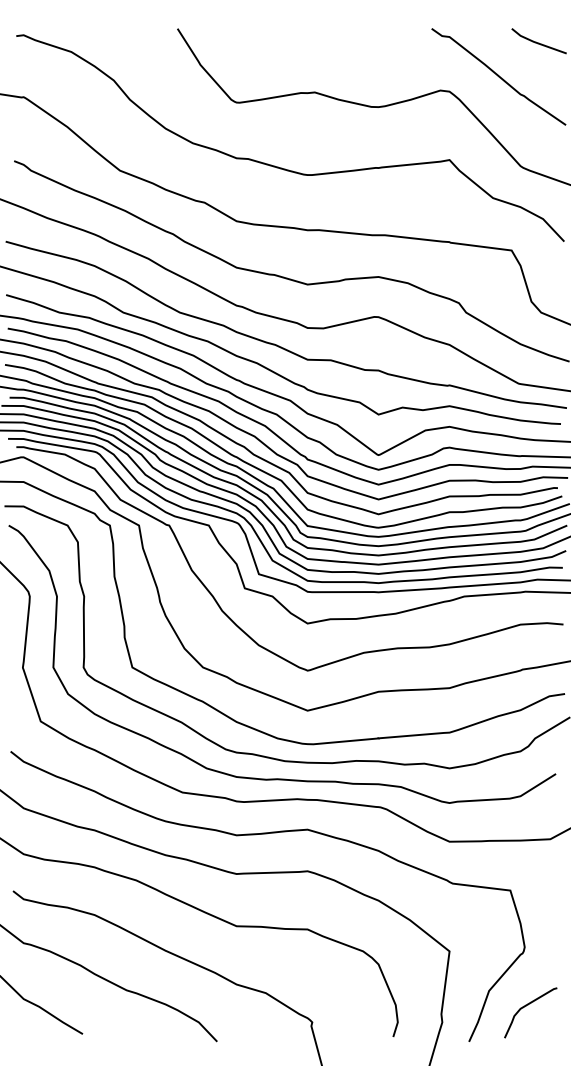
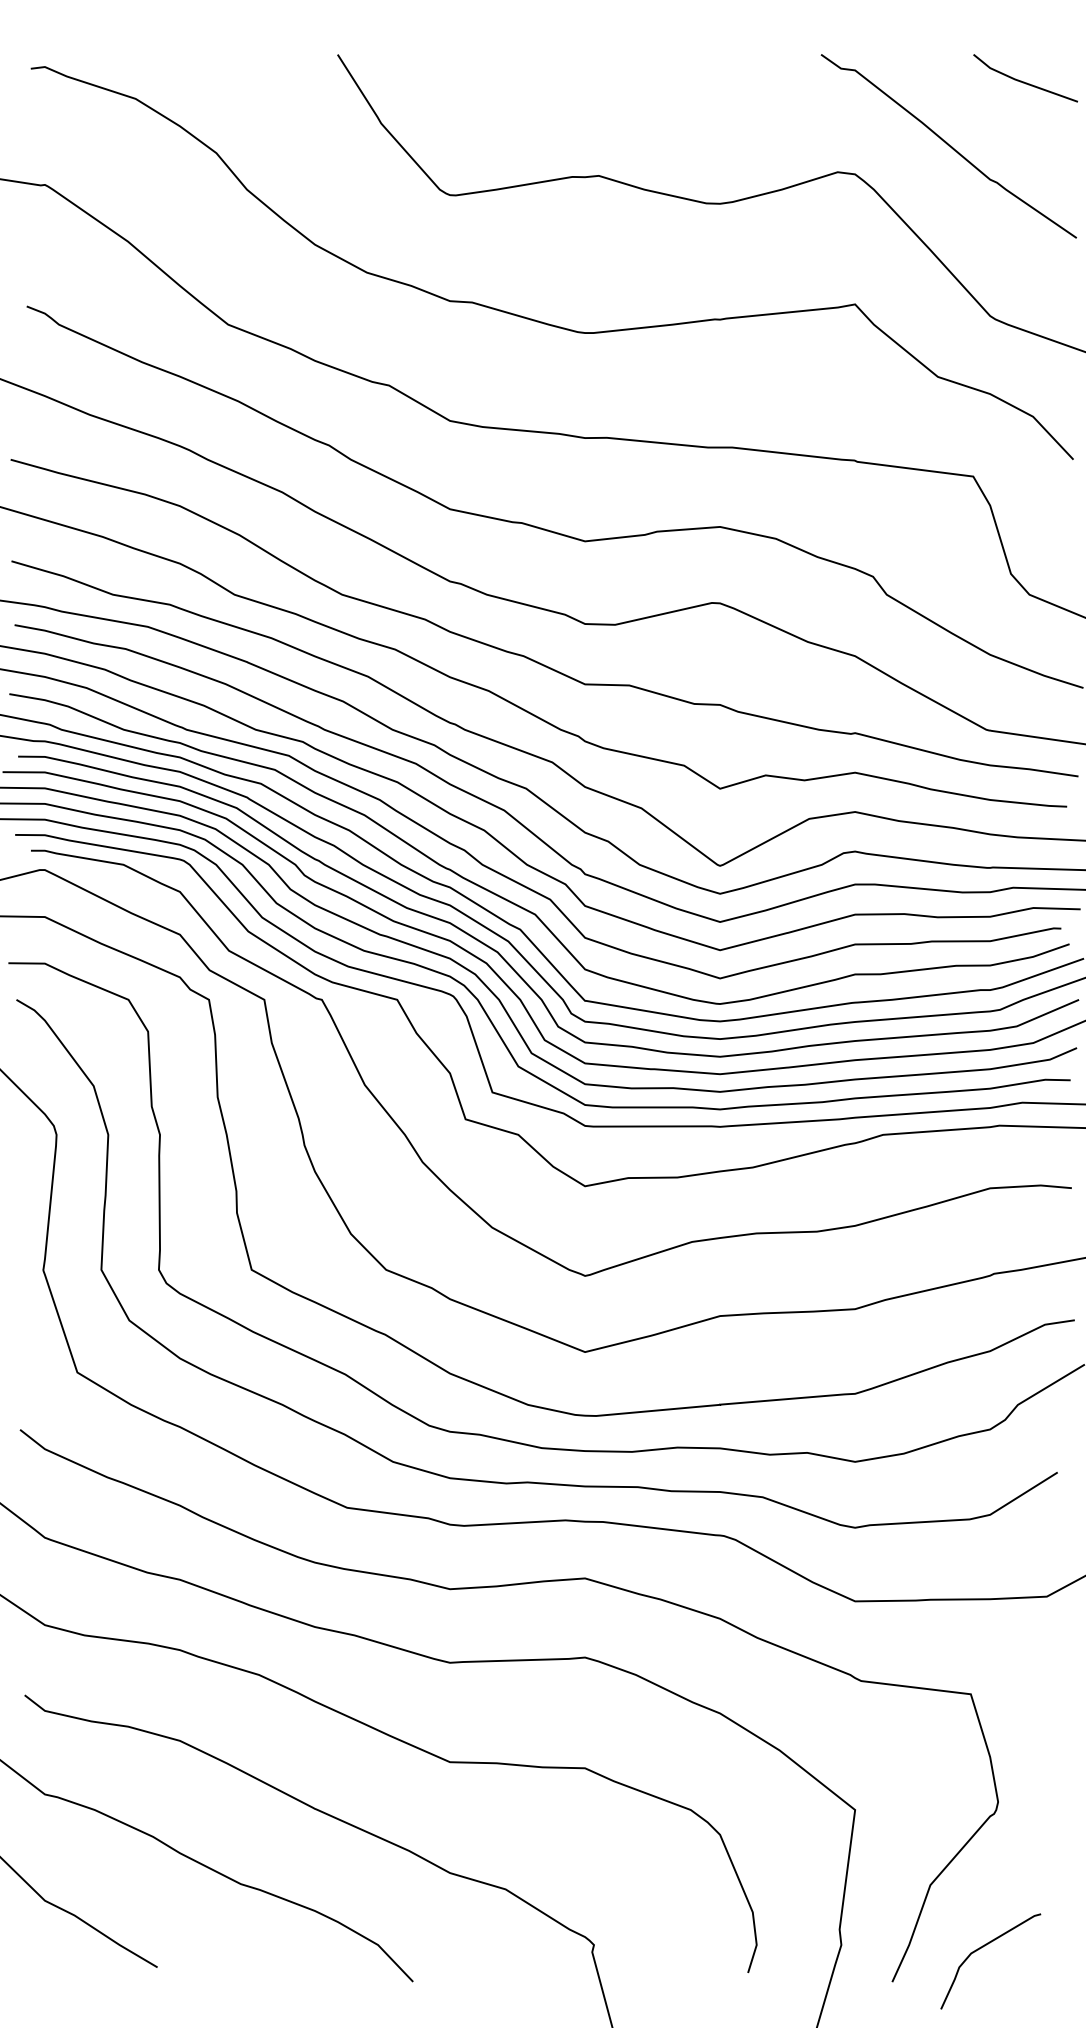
curve: (526, 1006) -> (982, 1949), moved

